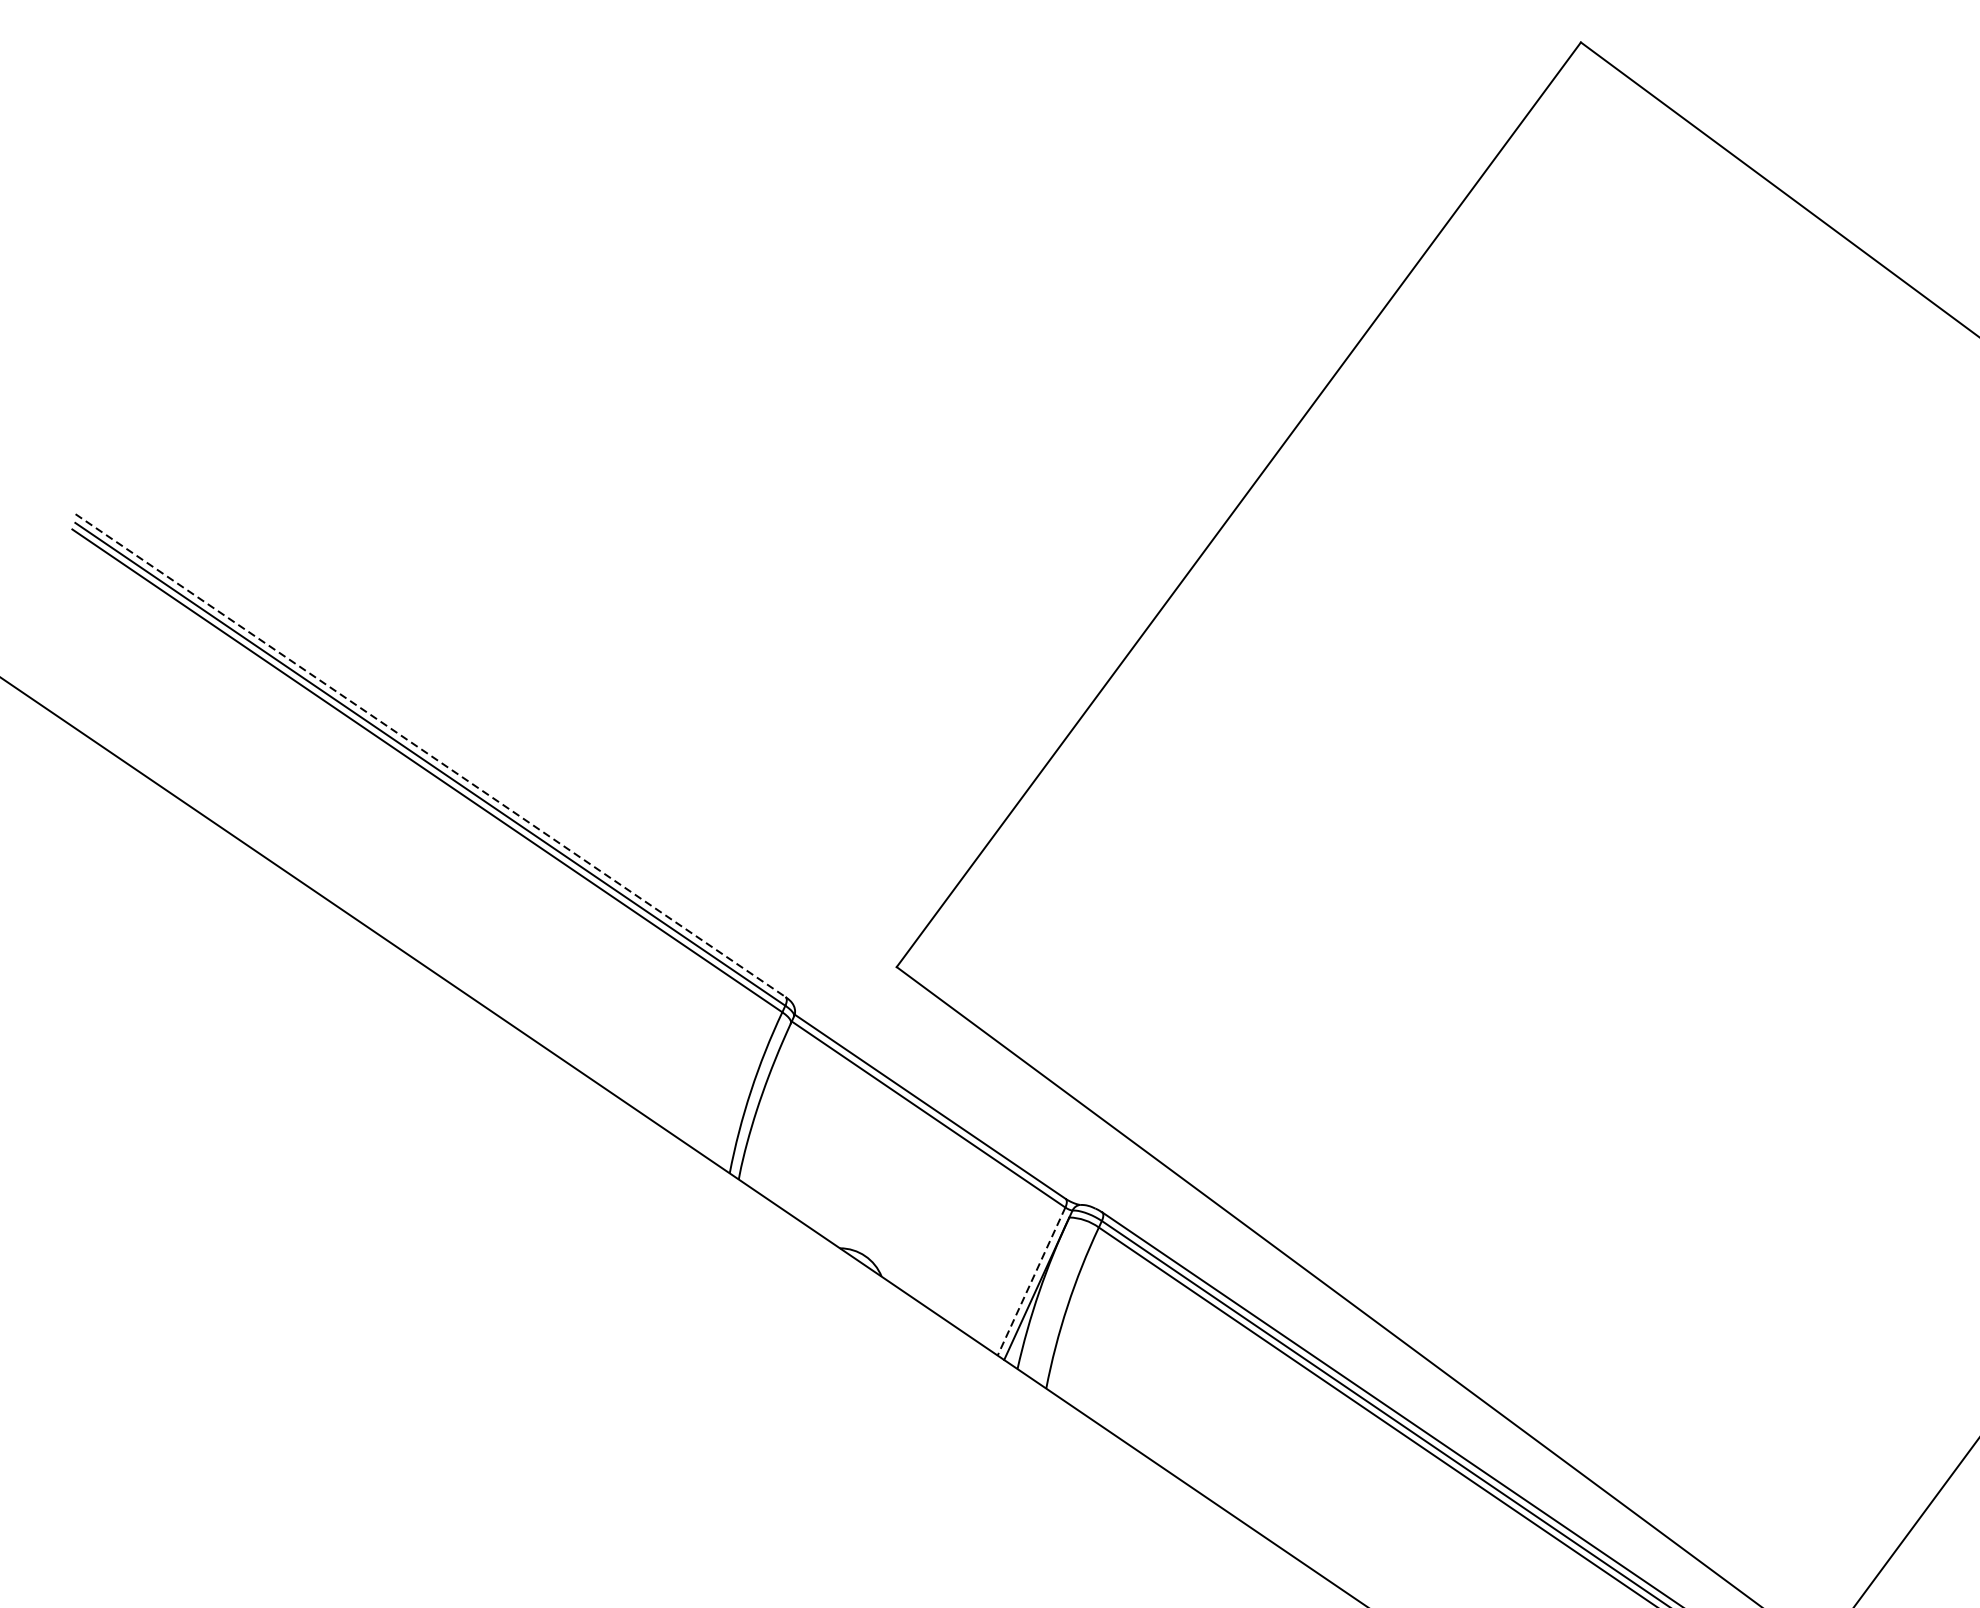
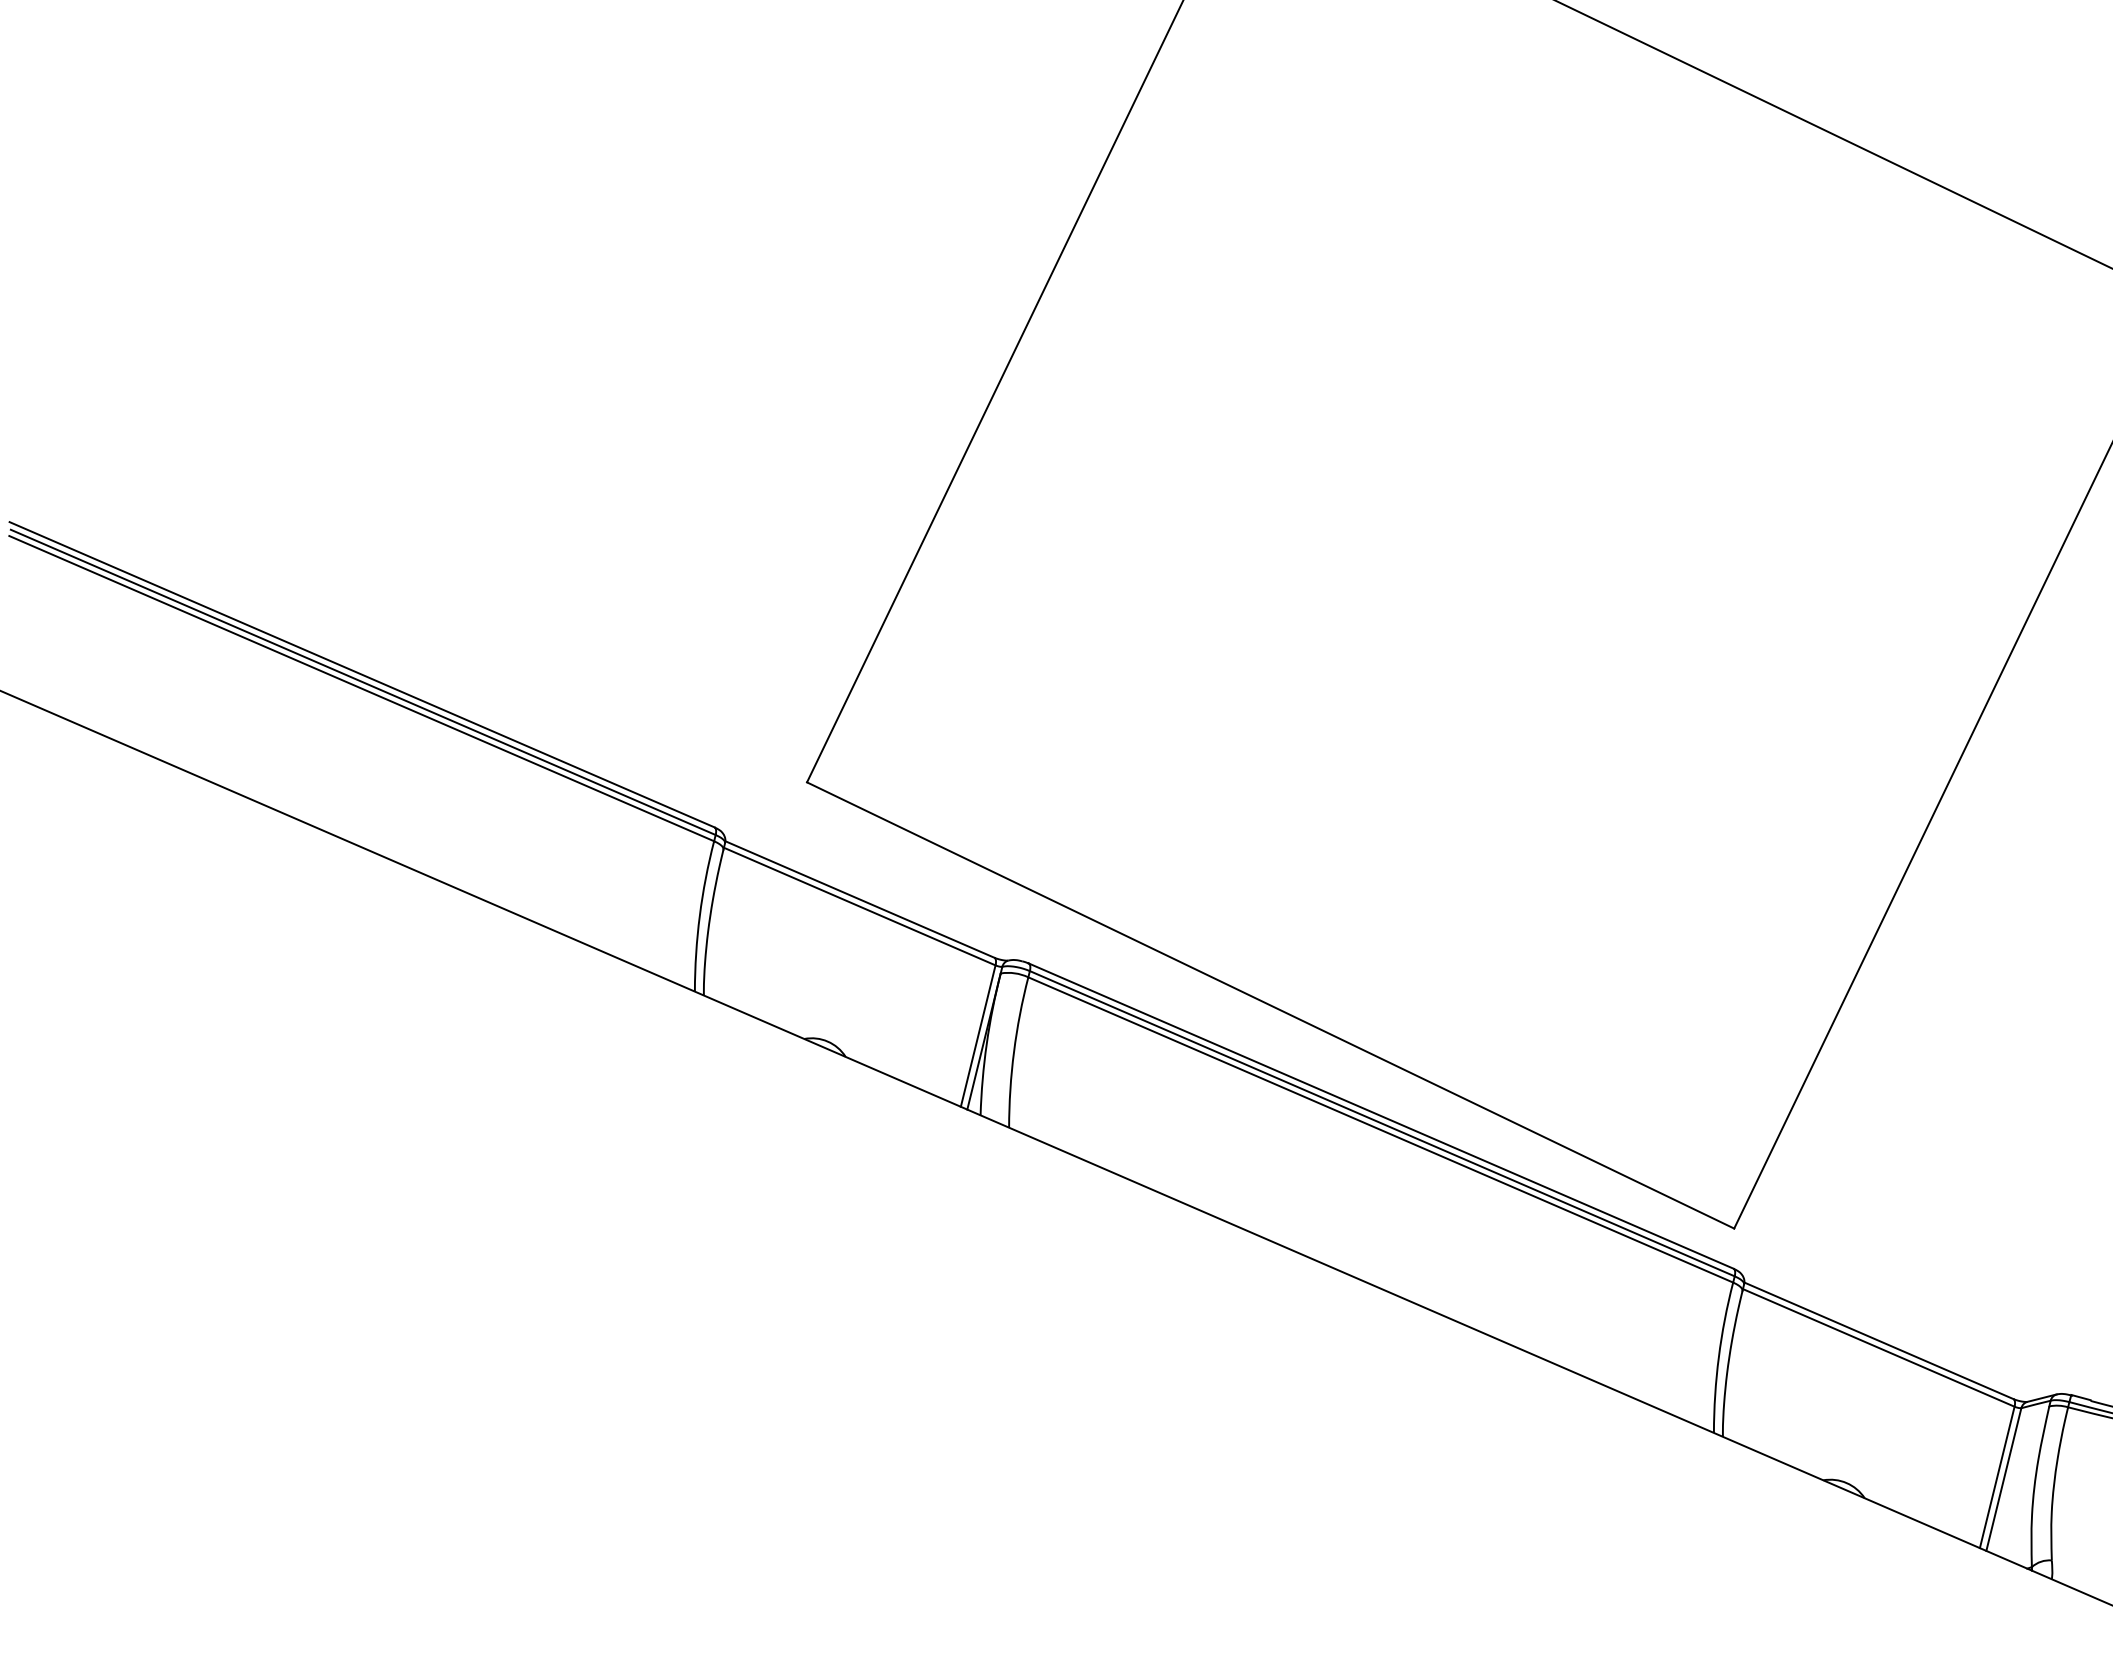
line: (431, 755) -> (362, 674), dashed -> solid
line: (1031, 1282) -> (978, 1036), dashed -> solid

